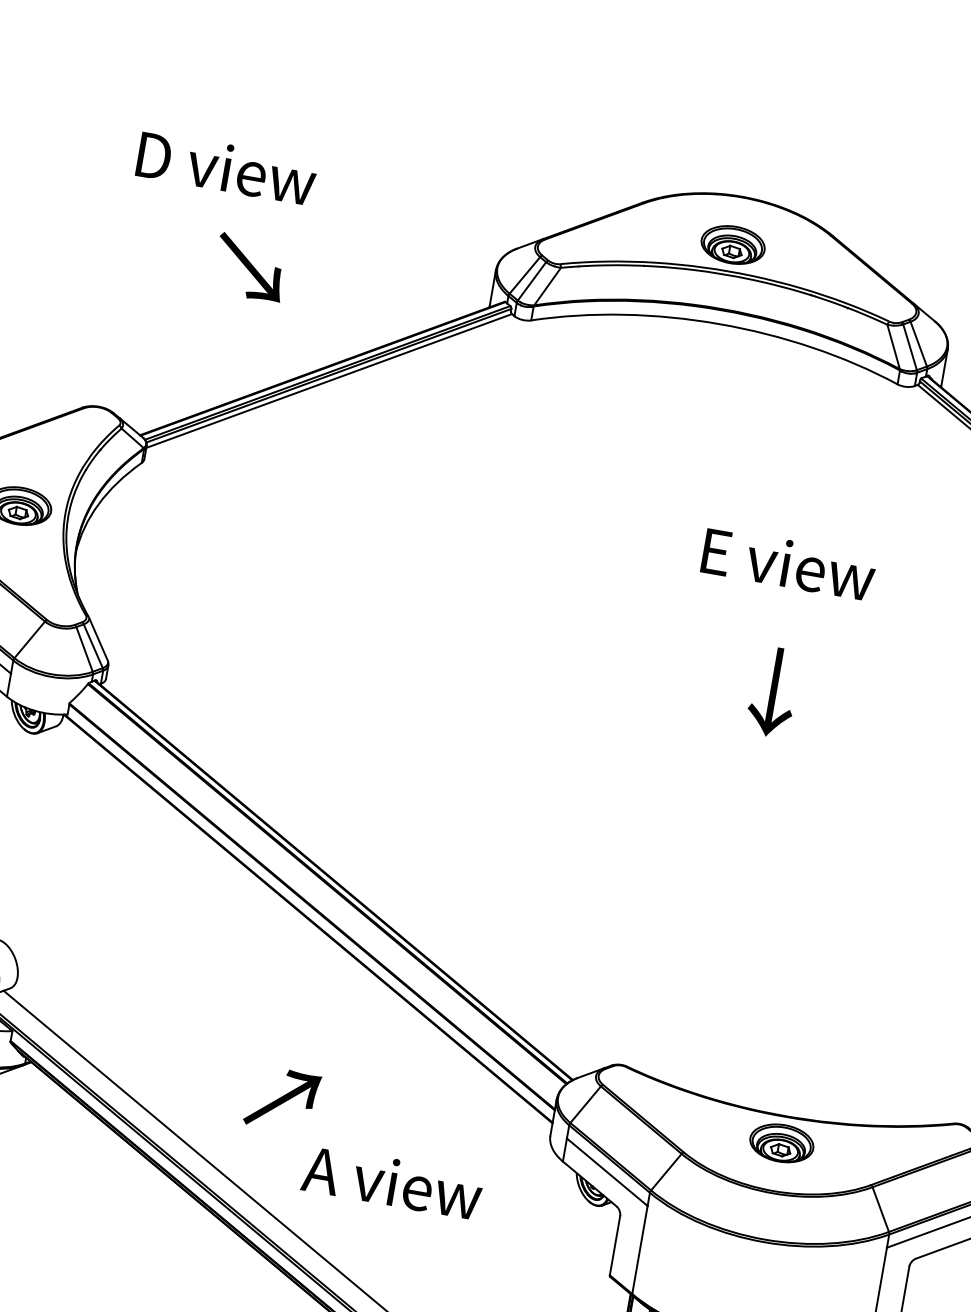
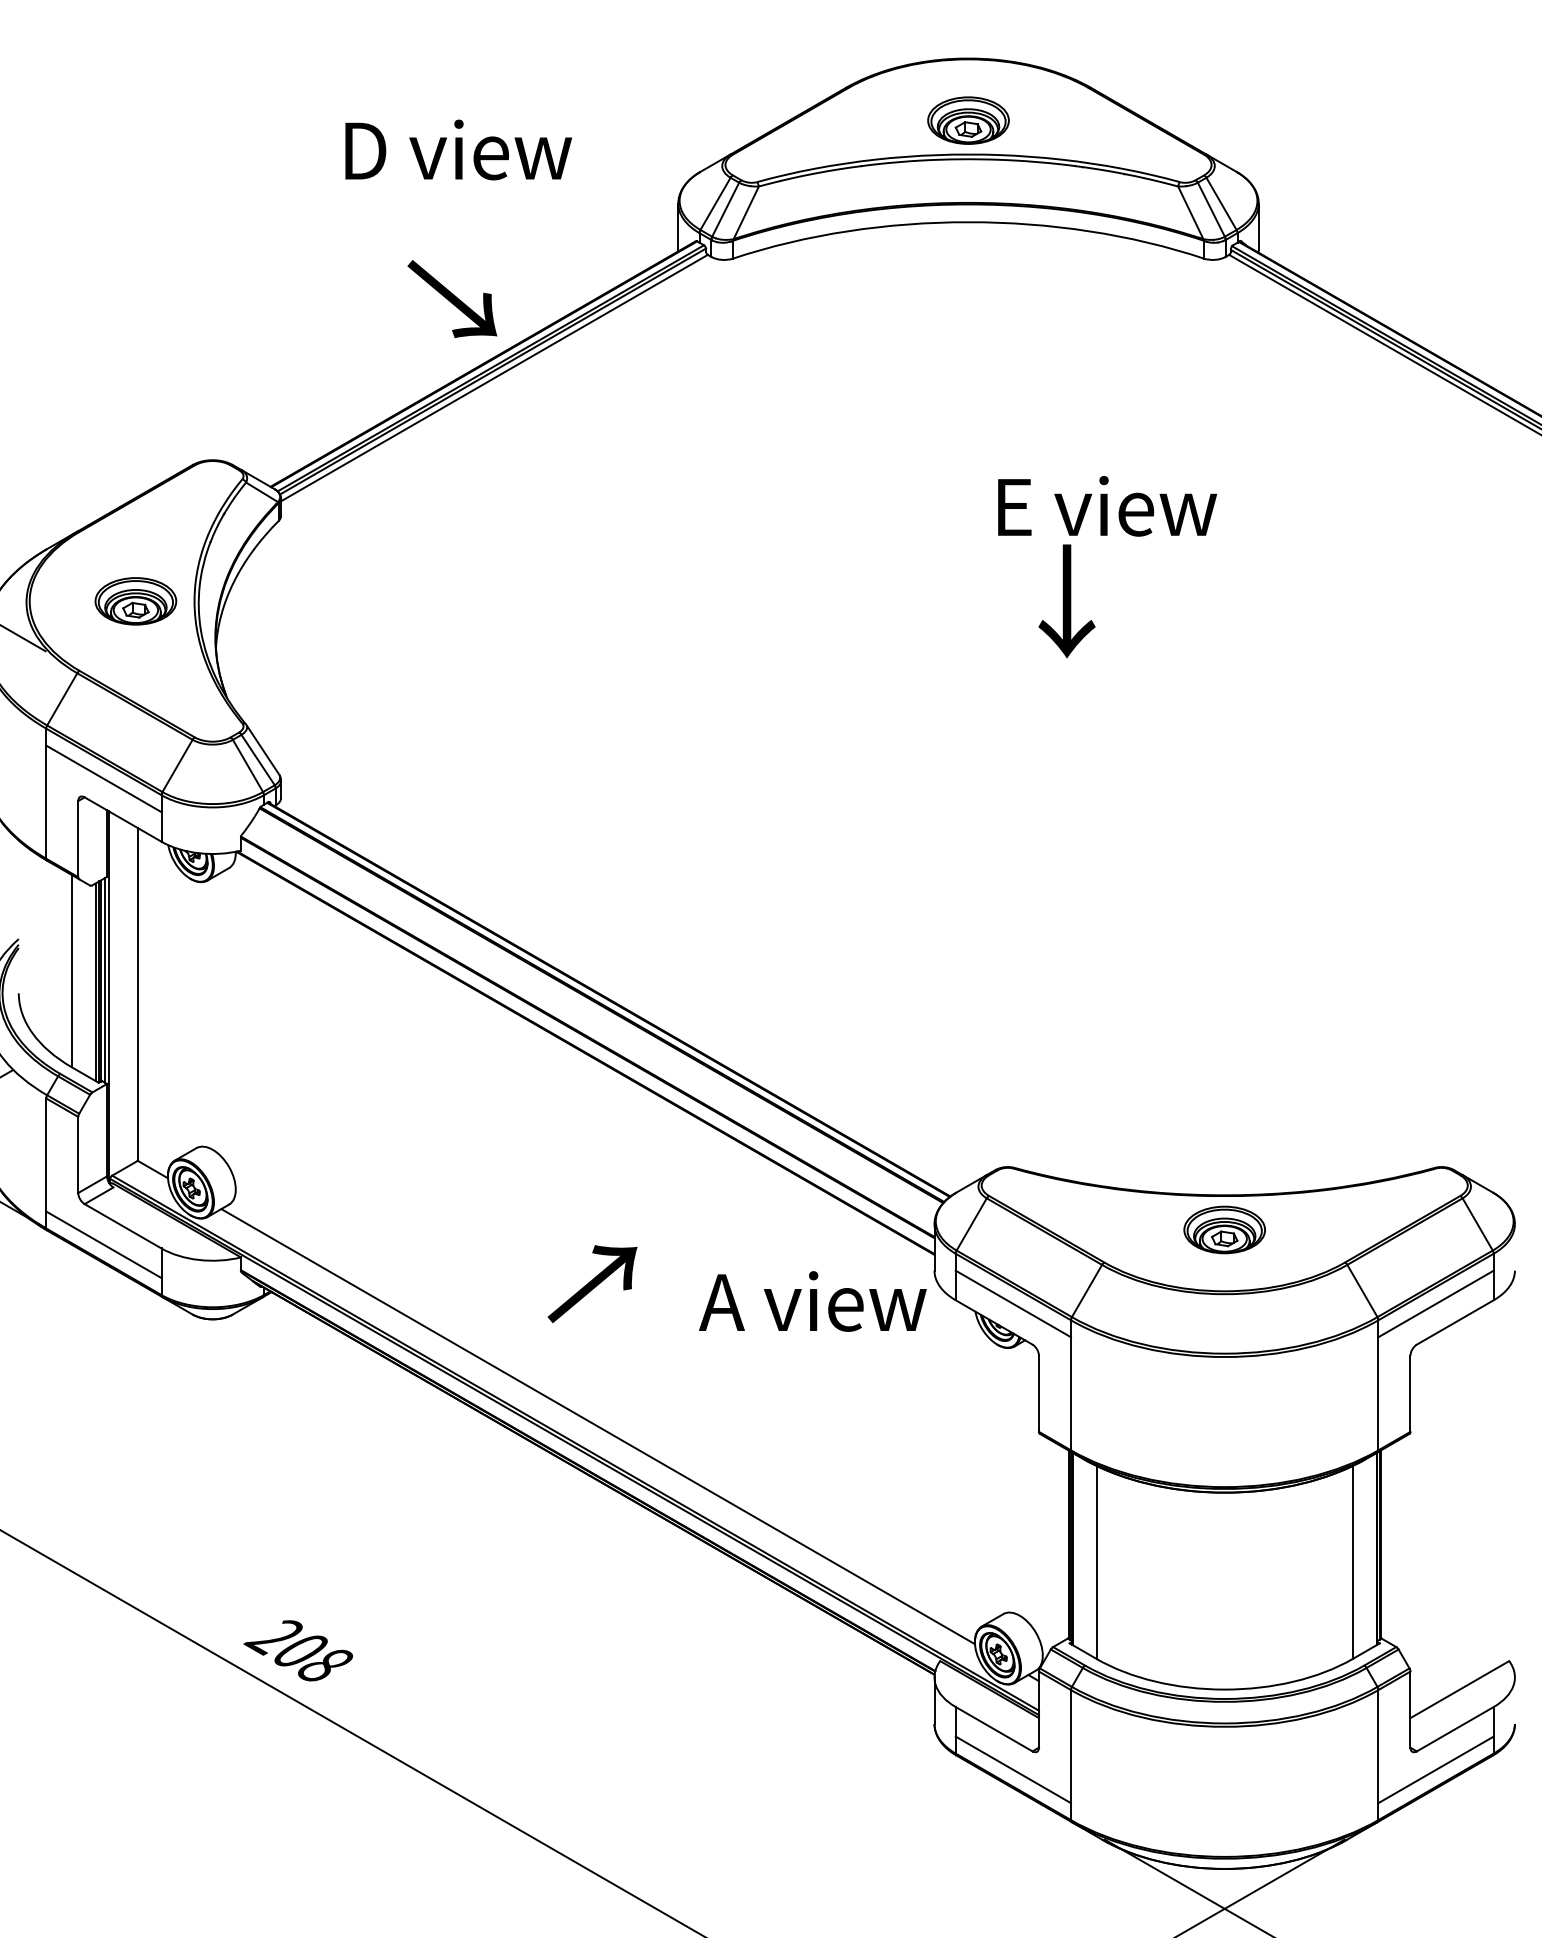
text: (226, 167) -> (458, 149), moved
text: (250, 267) -> (452, 298), moved
text: (772, 692) -> (1066, 601), moved
text: (392, 1182) -> (812, 1301), moved

